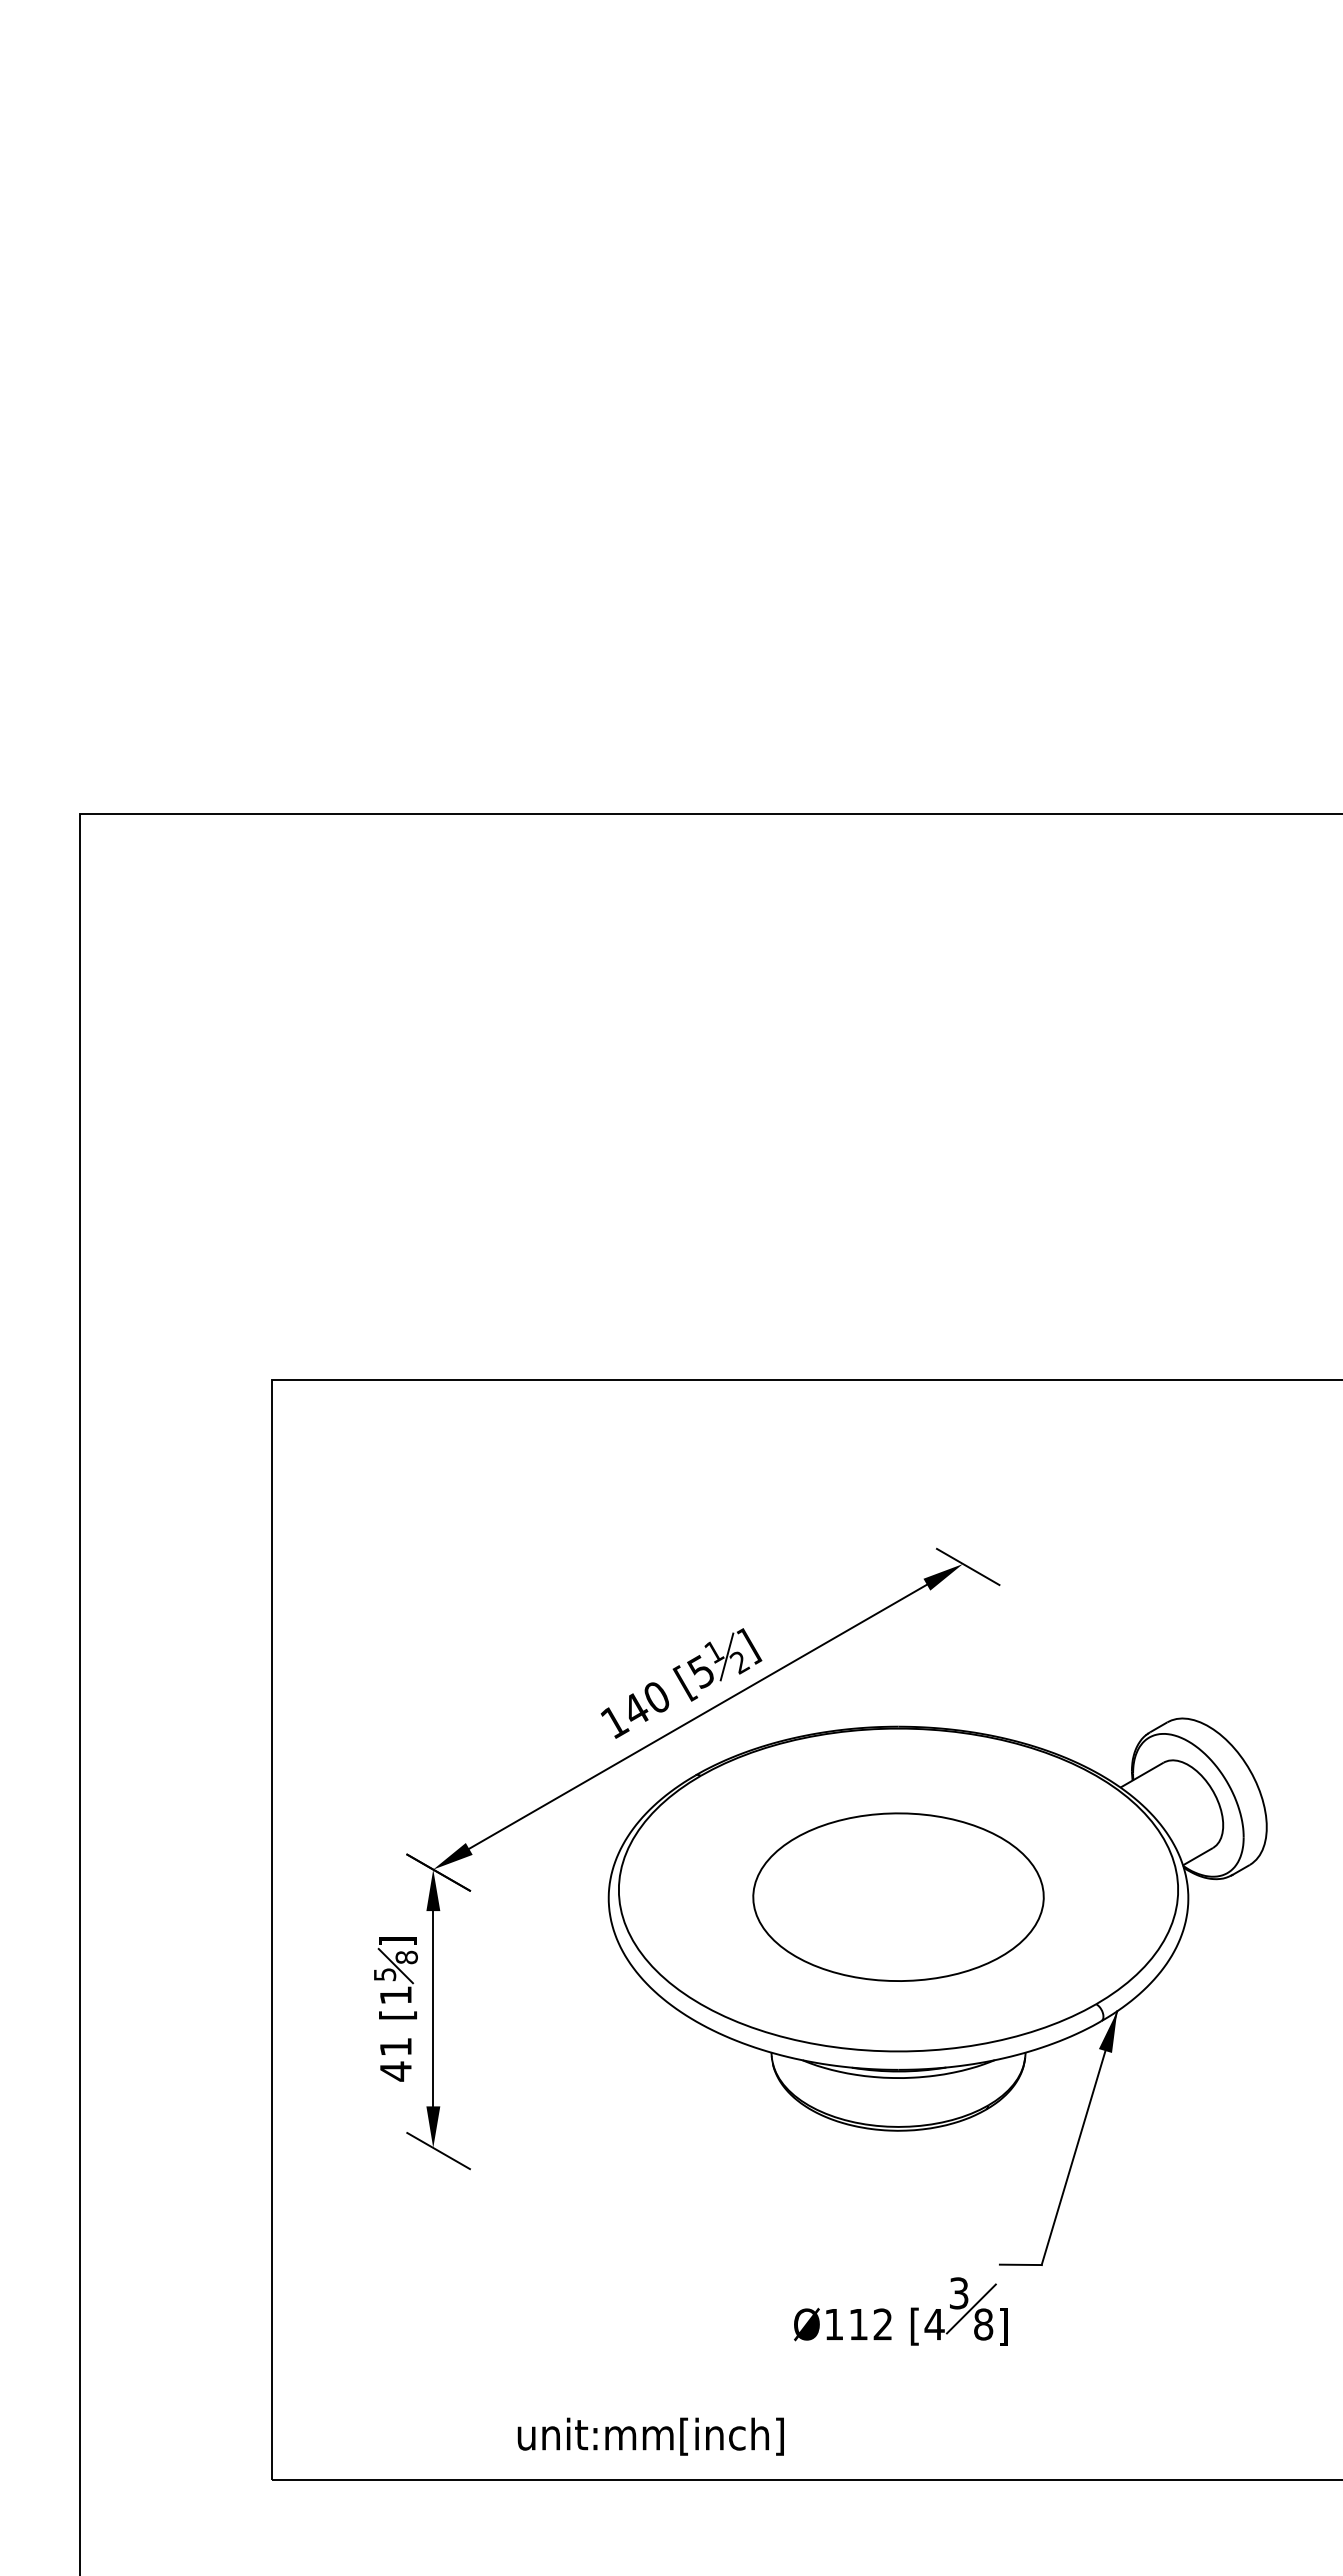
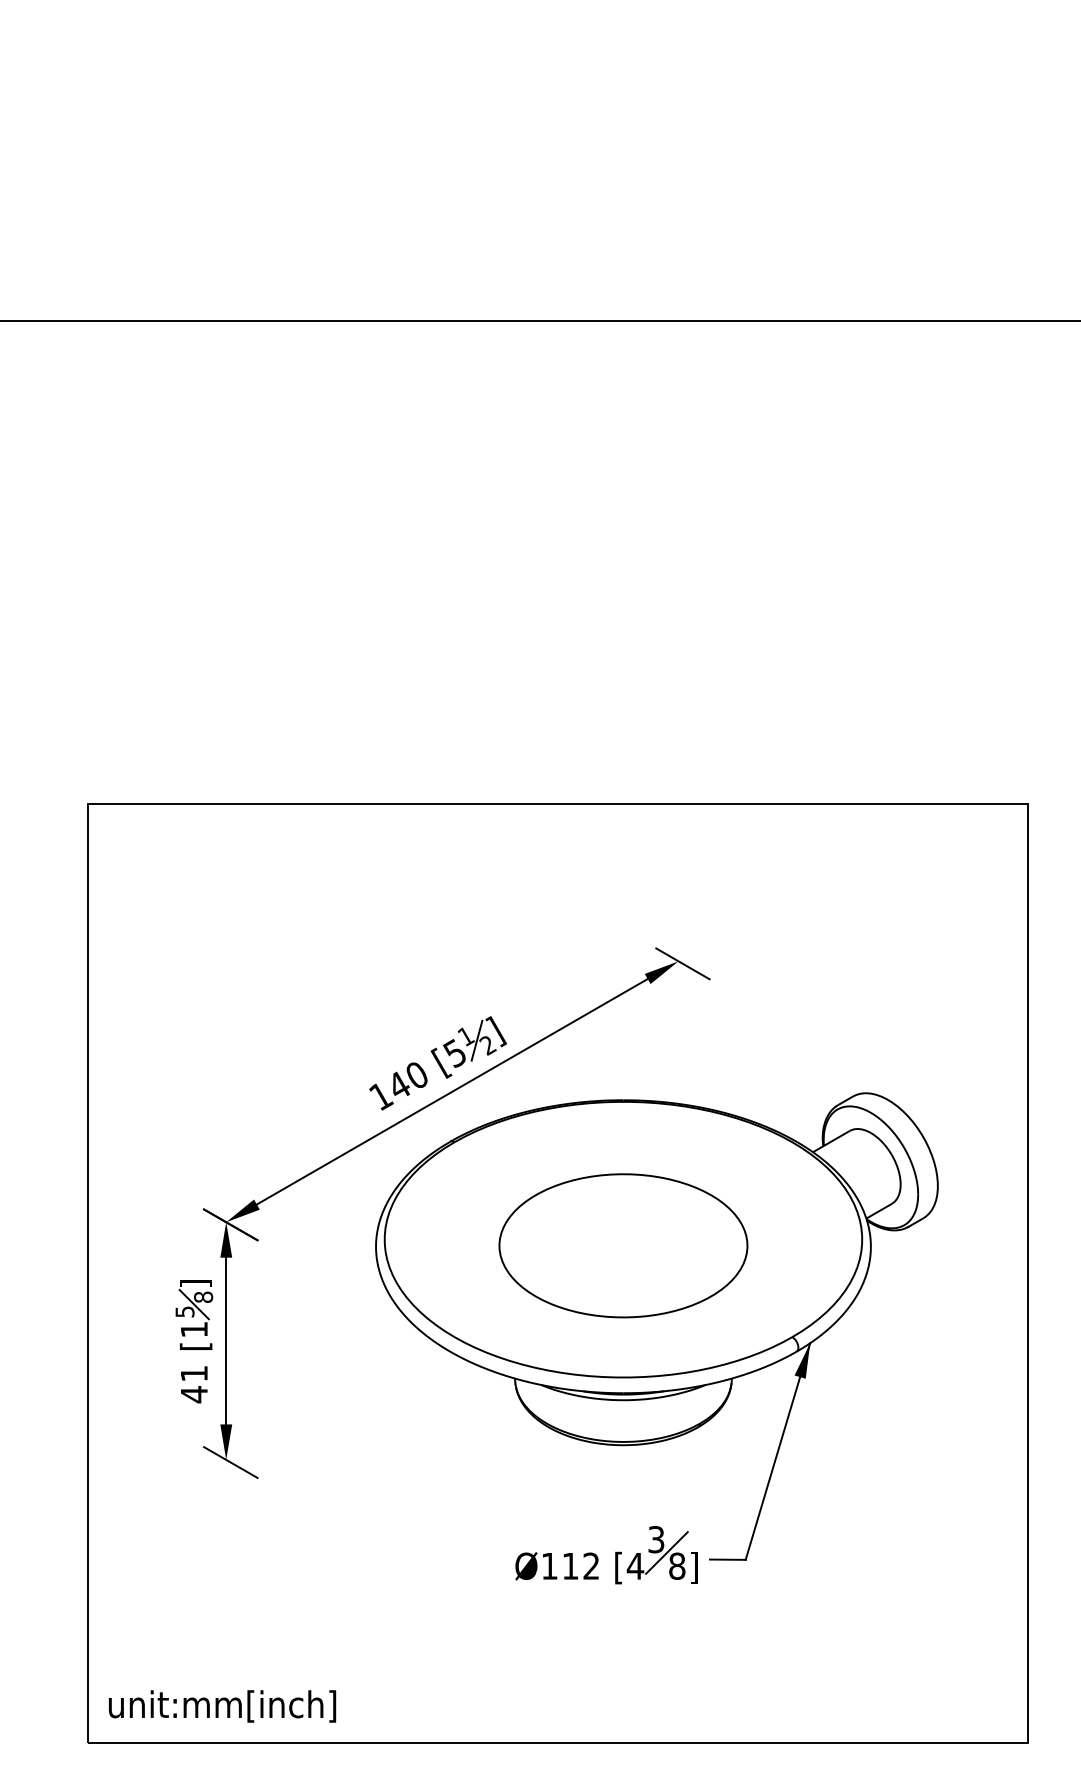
part: (891, 2315) -> (598, 1558), moved
text: (650, 2436) -> (222, 1706), moved

